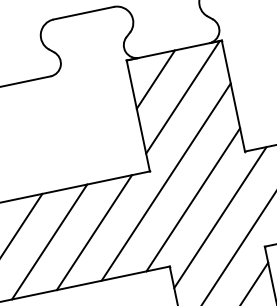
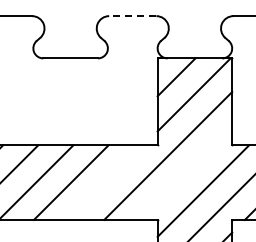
line: (83, 13) -> (132, 16), solid -> dashed
line: (192, 199) -> (185, 173), removed
line: (94, 232) -> (106, 182), removed

